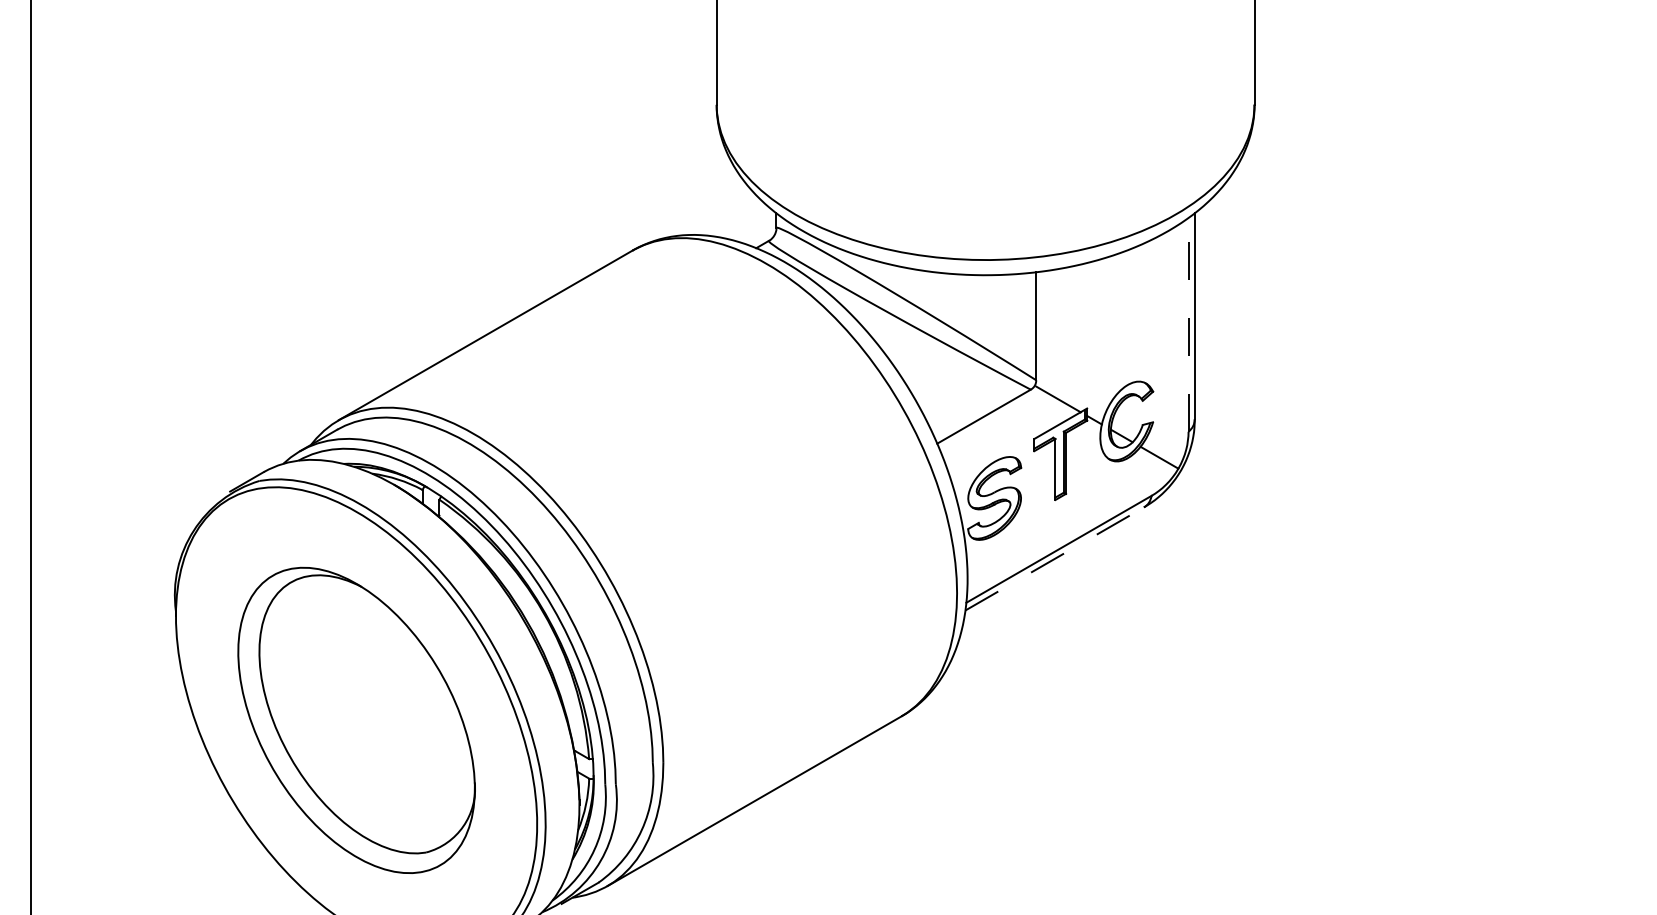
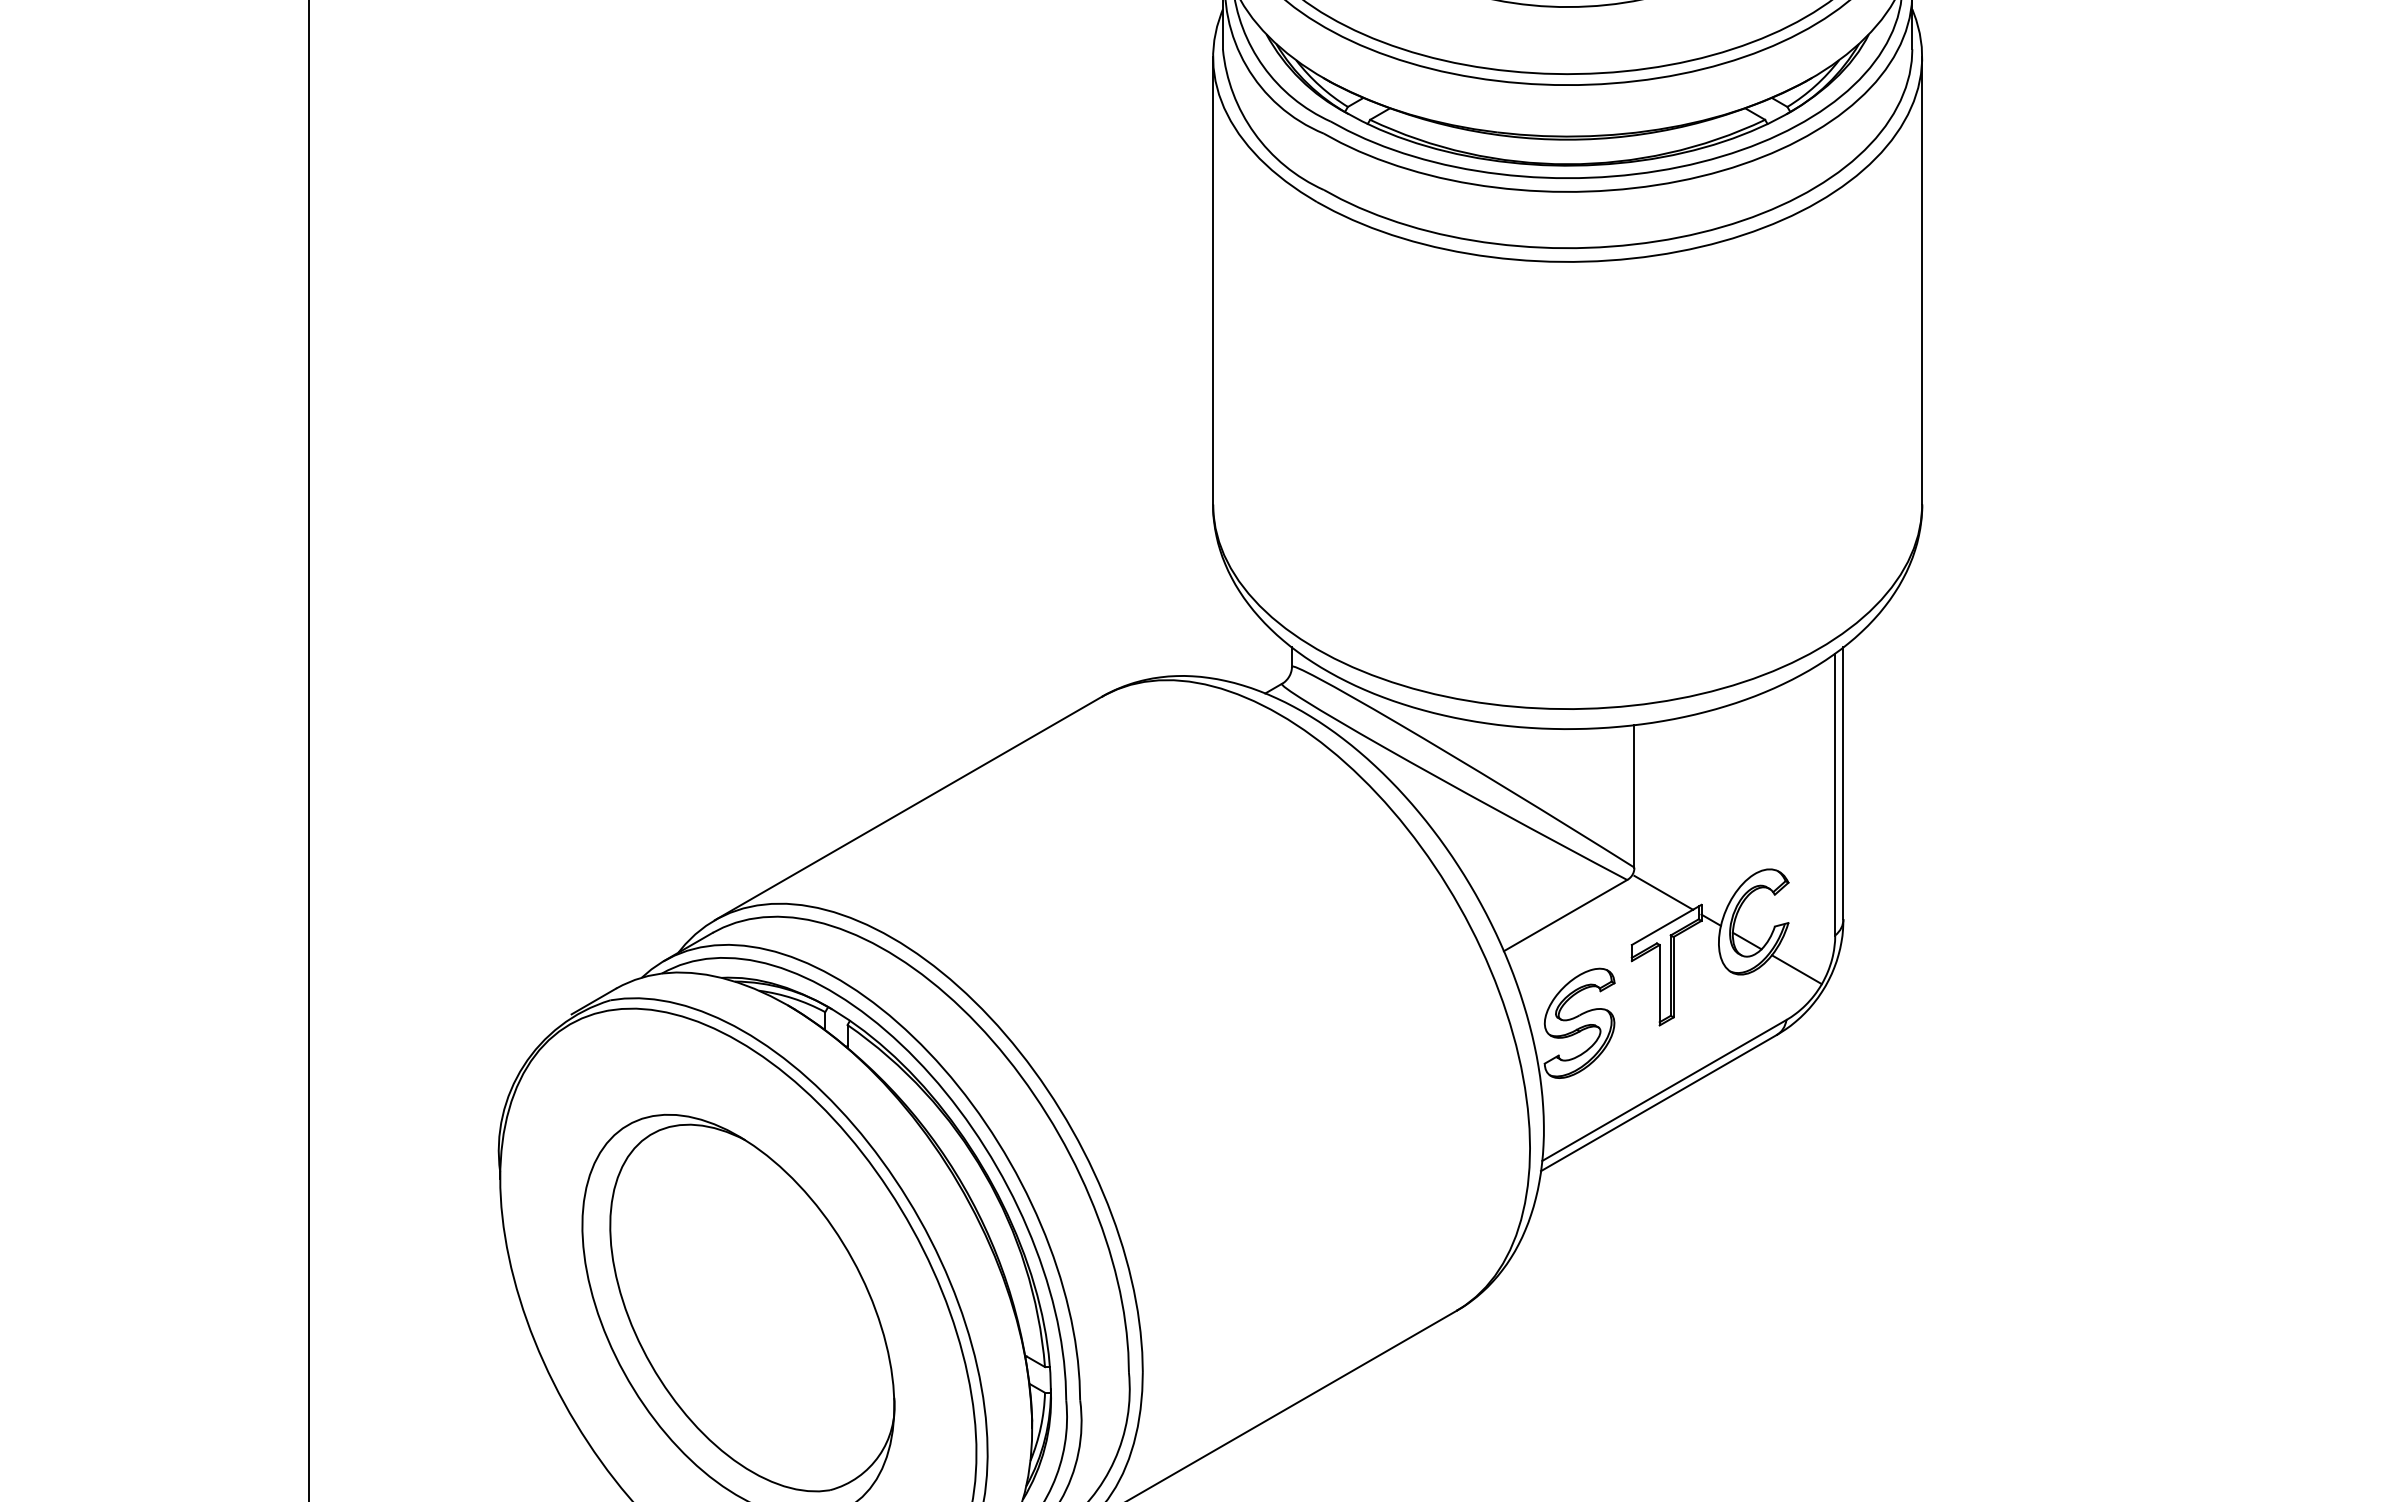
line: (1188, 324) -> (1835, 794), dashed -> solid
line: (1054, 559) -> (1658, 1103), dashed -> solid

